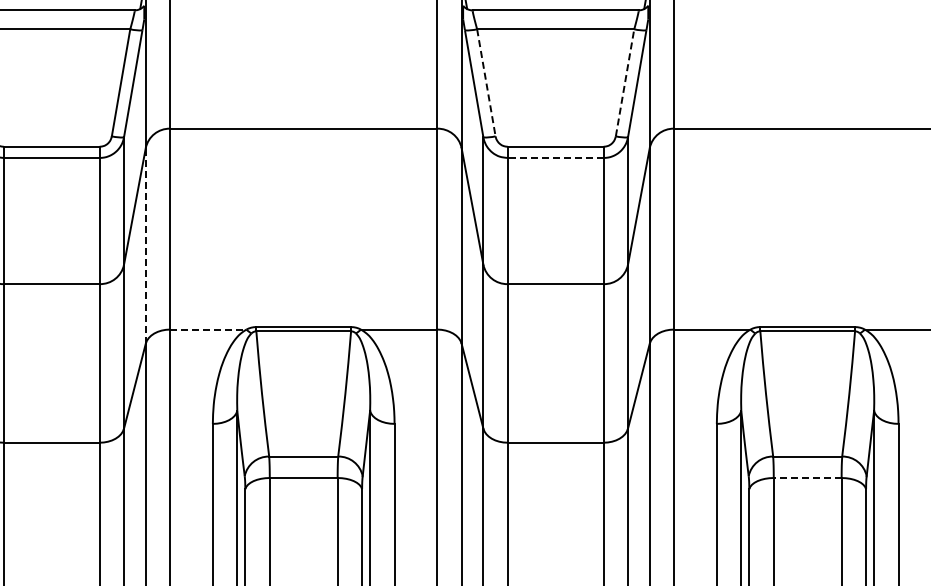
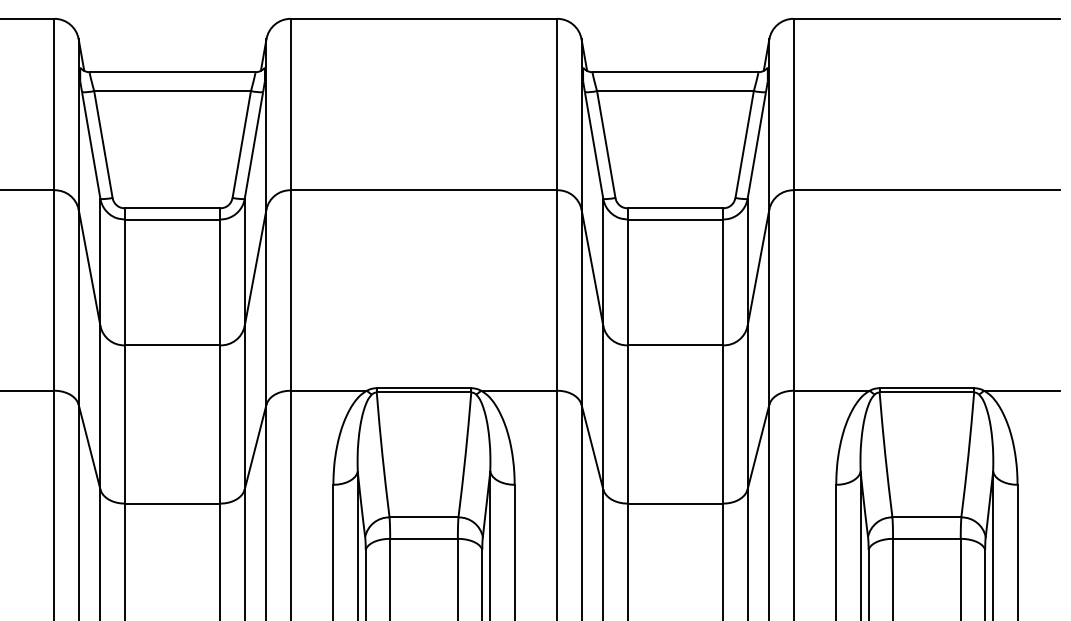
line: (624, 81) -> (744, 143), dashed -> solid
line: (486, 82) -> (606, 144), dashed -> solid
line: (555, 157) -> (675, 219), dashed -> solid
line: (145, 246) -> (266, 307), dashed -> solid
line: (208, 329) -> (329, 390), dashed -> solid
line: (807, 477) -> (926, 538), dashed -> solid

